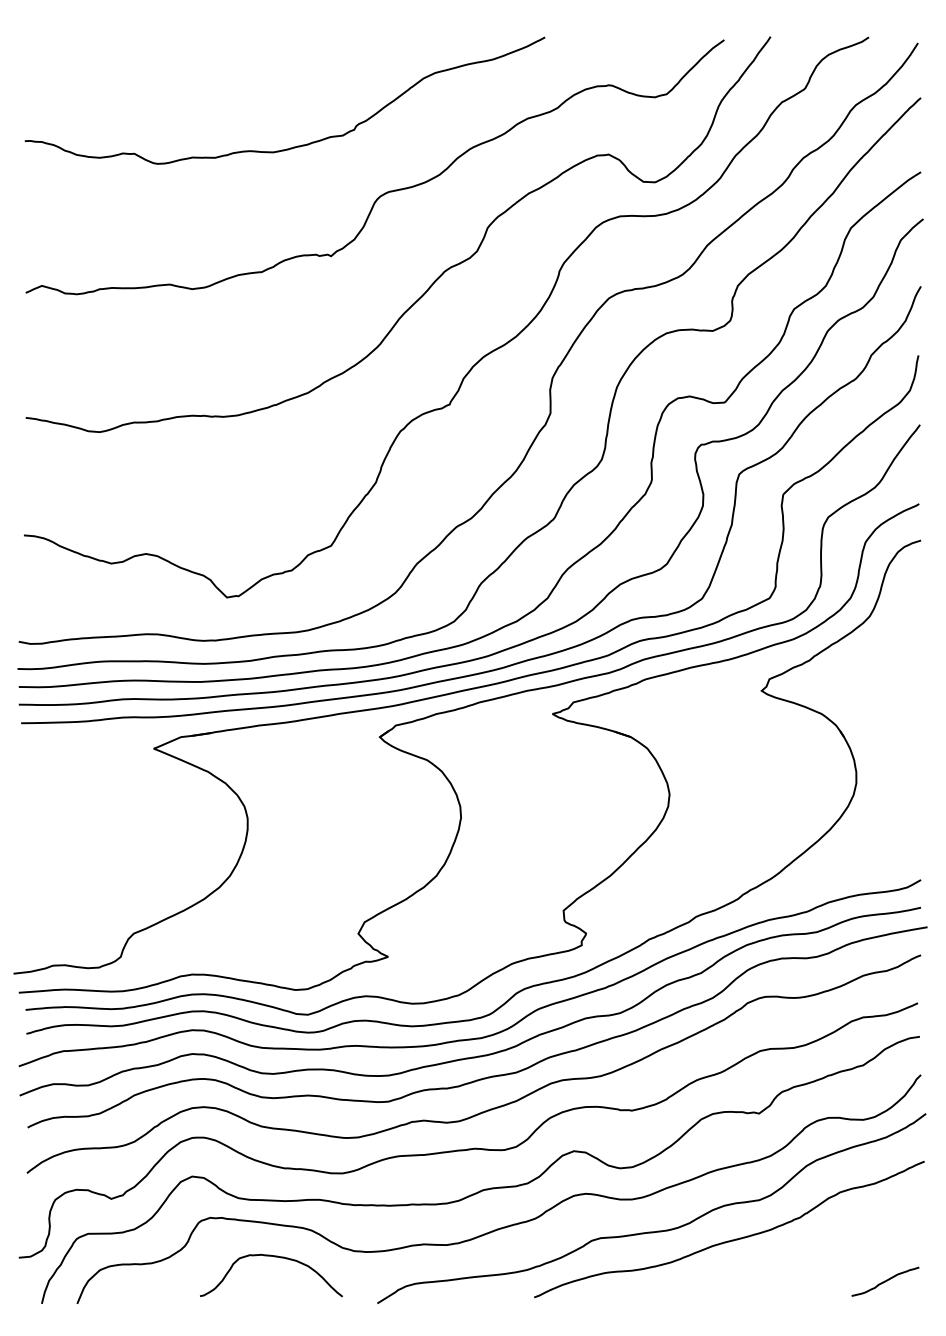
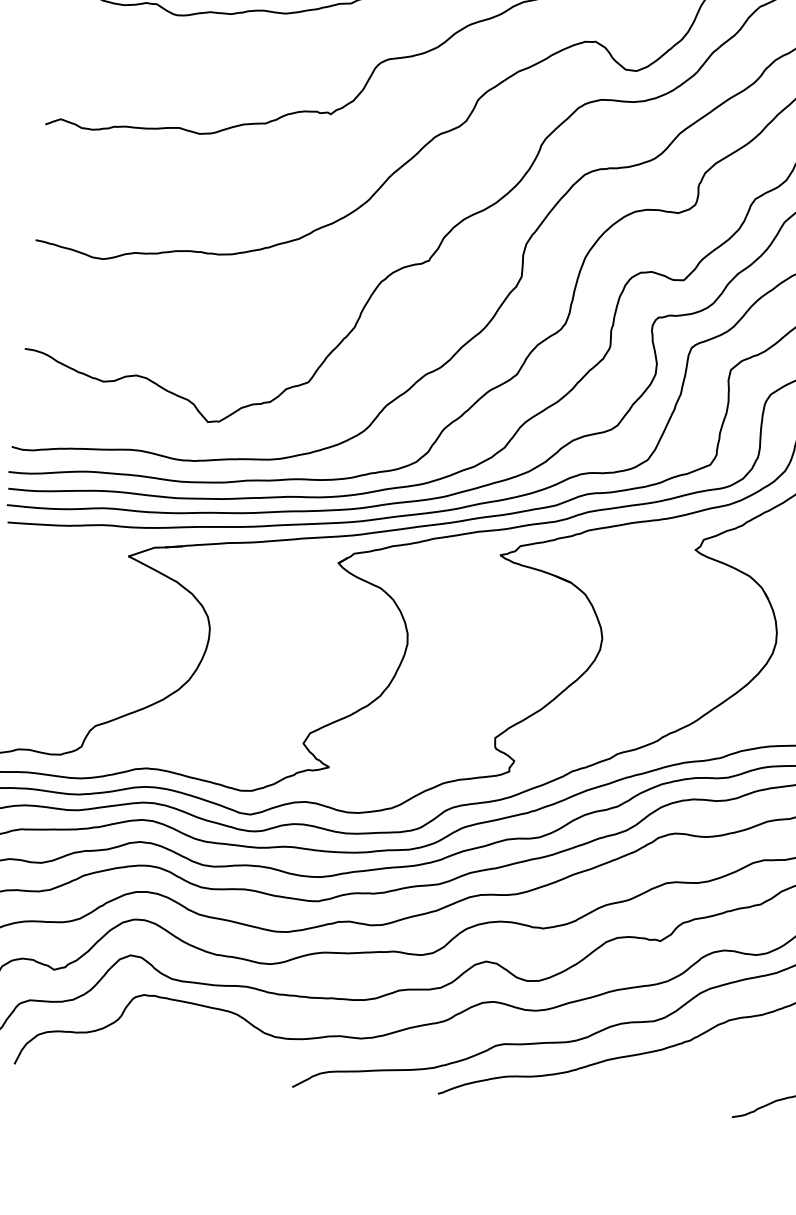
curve: (274, 1257) -> (200, 1036), removed

